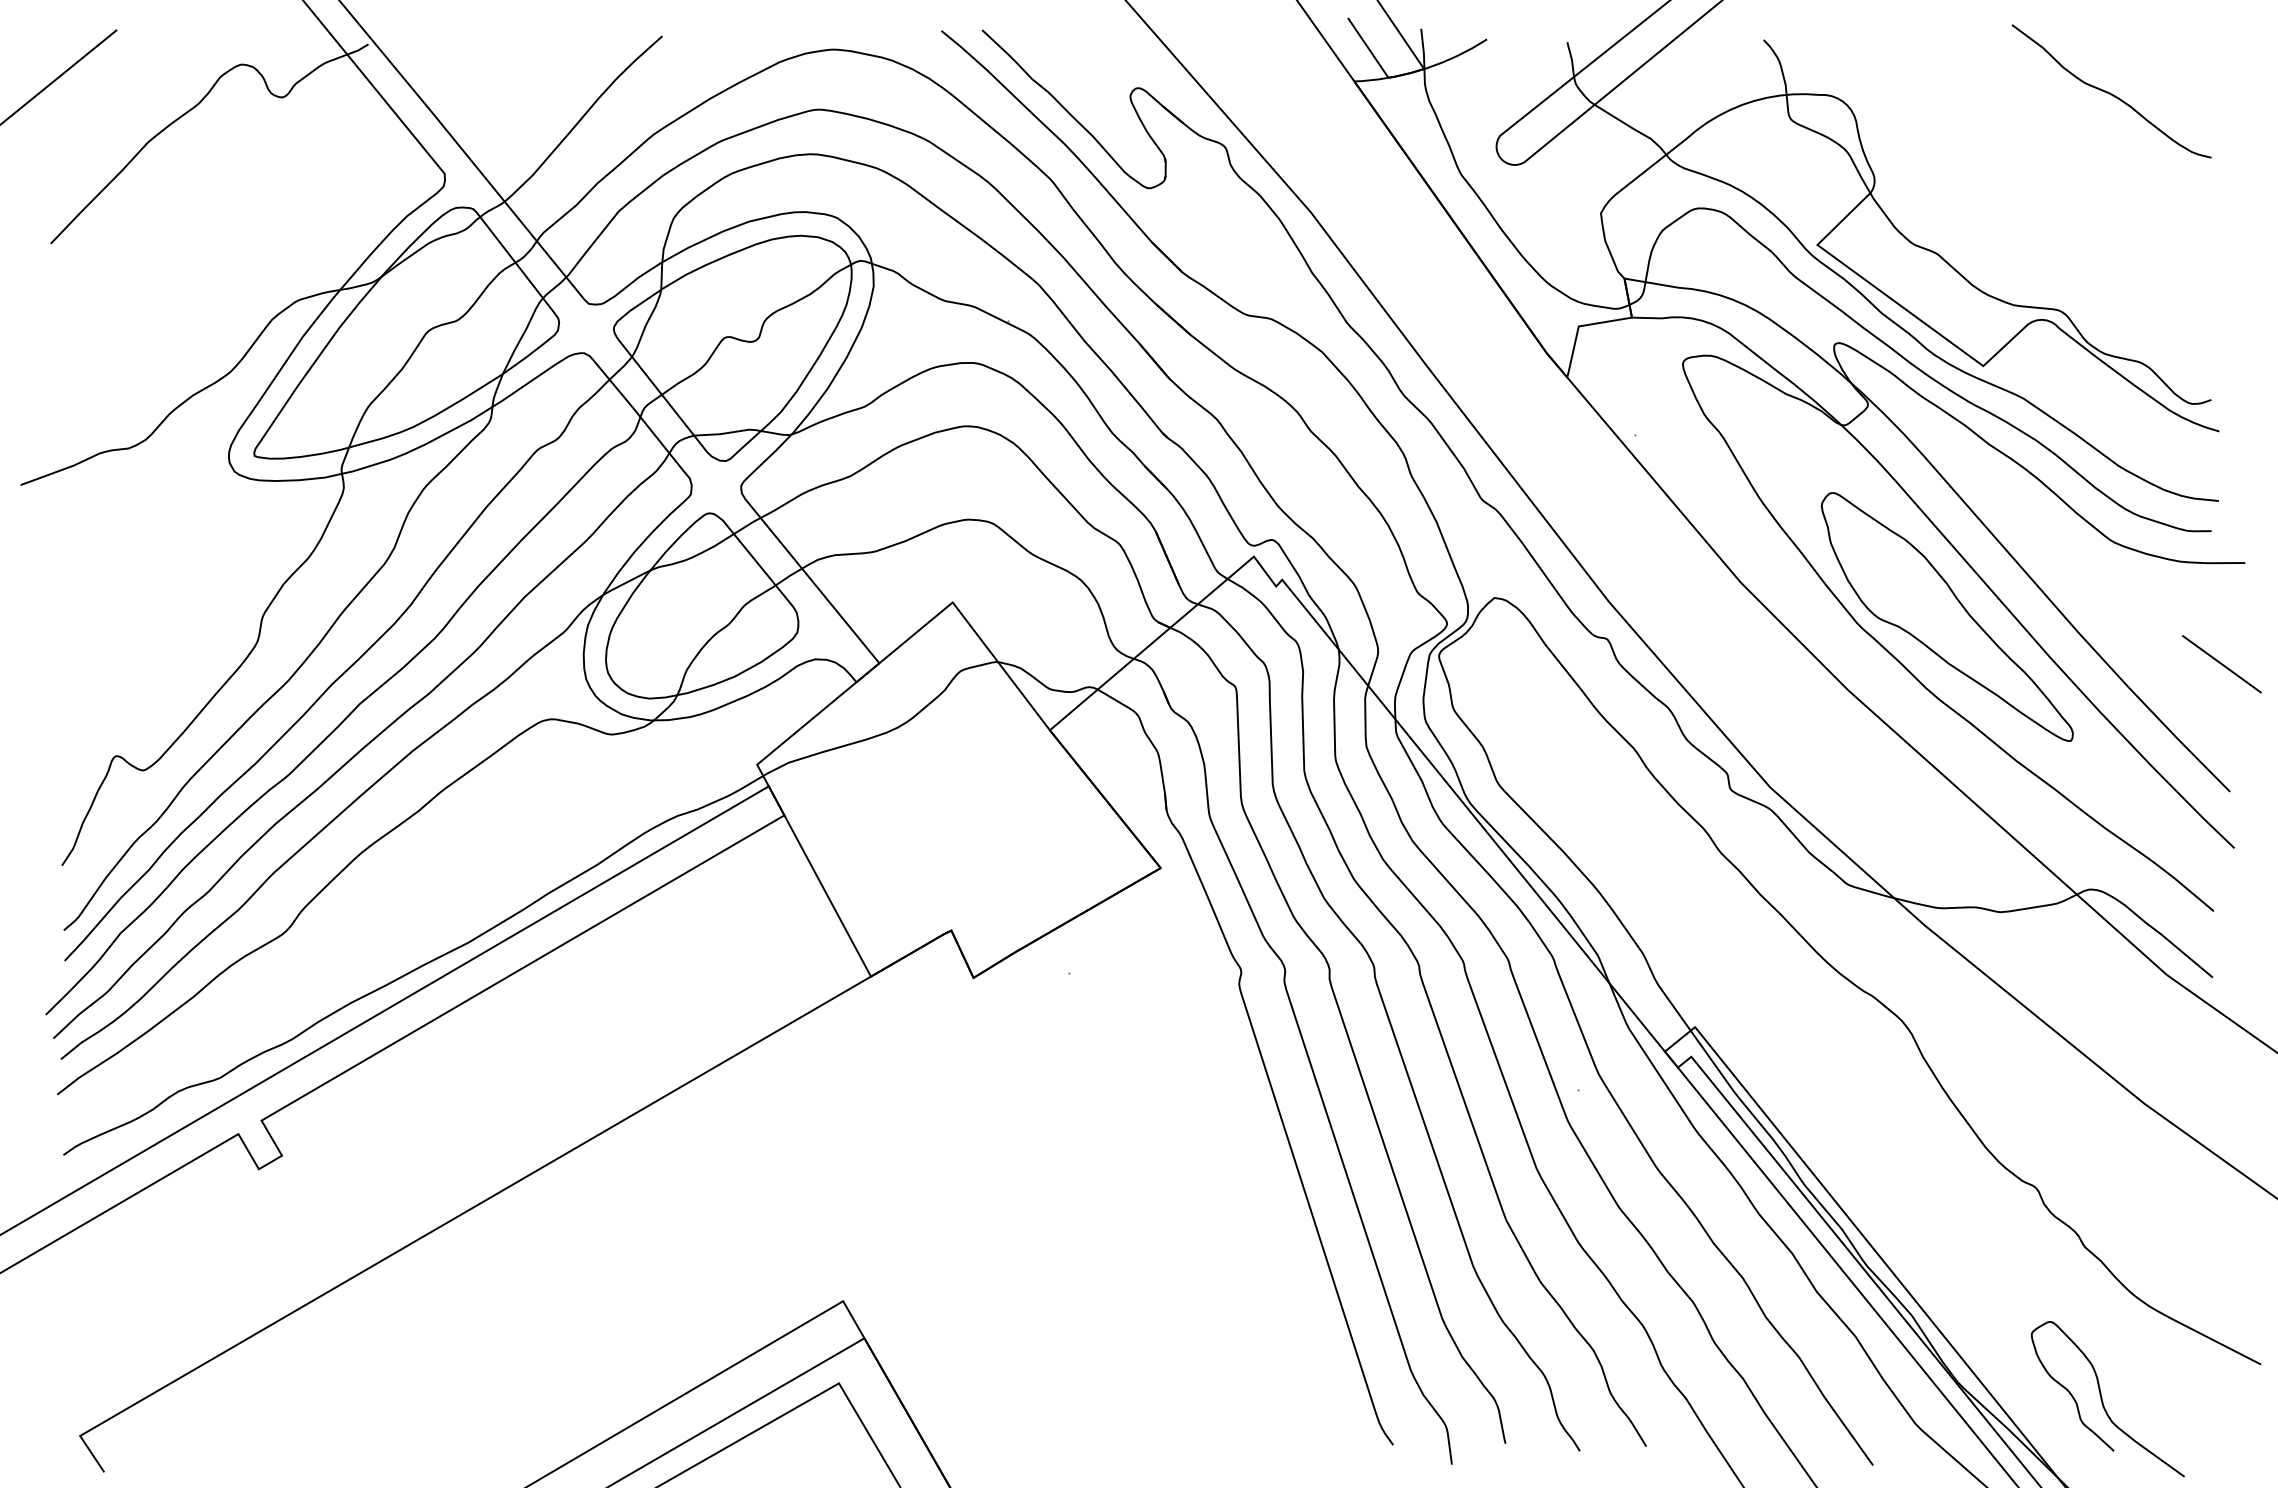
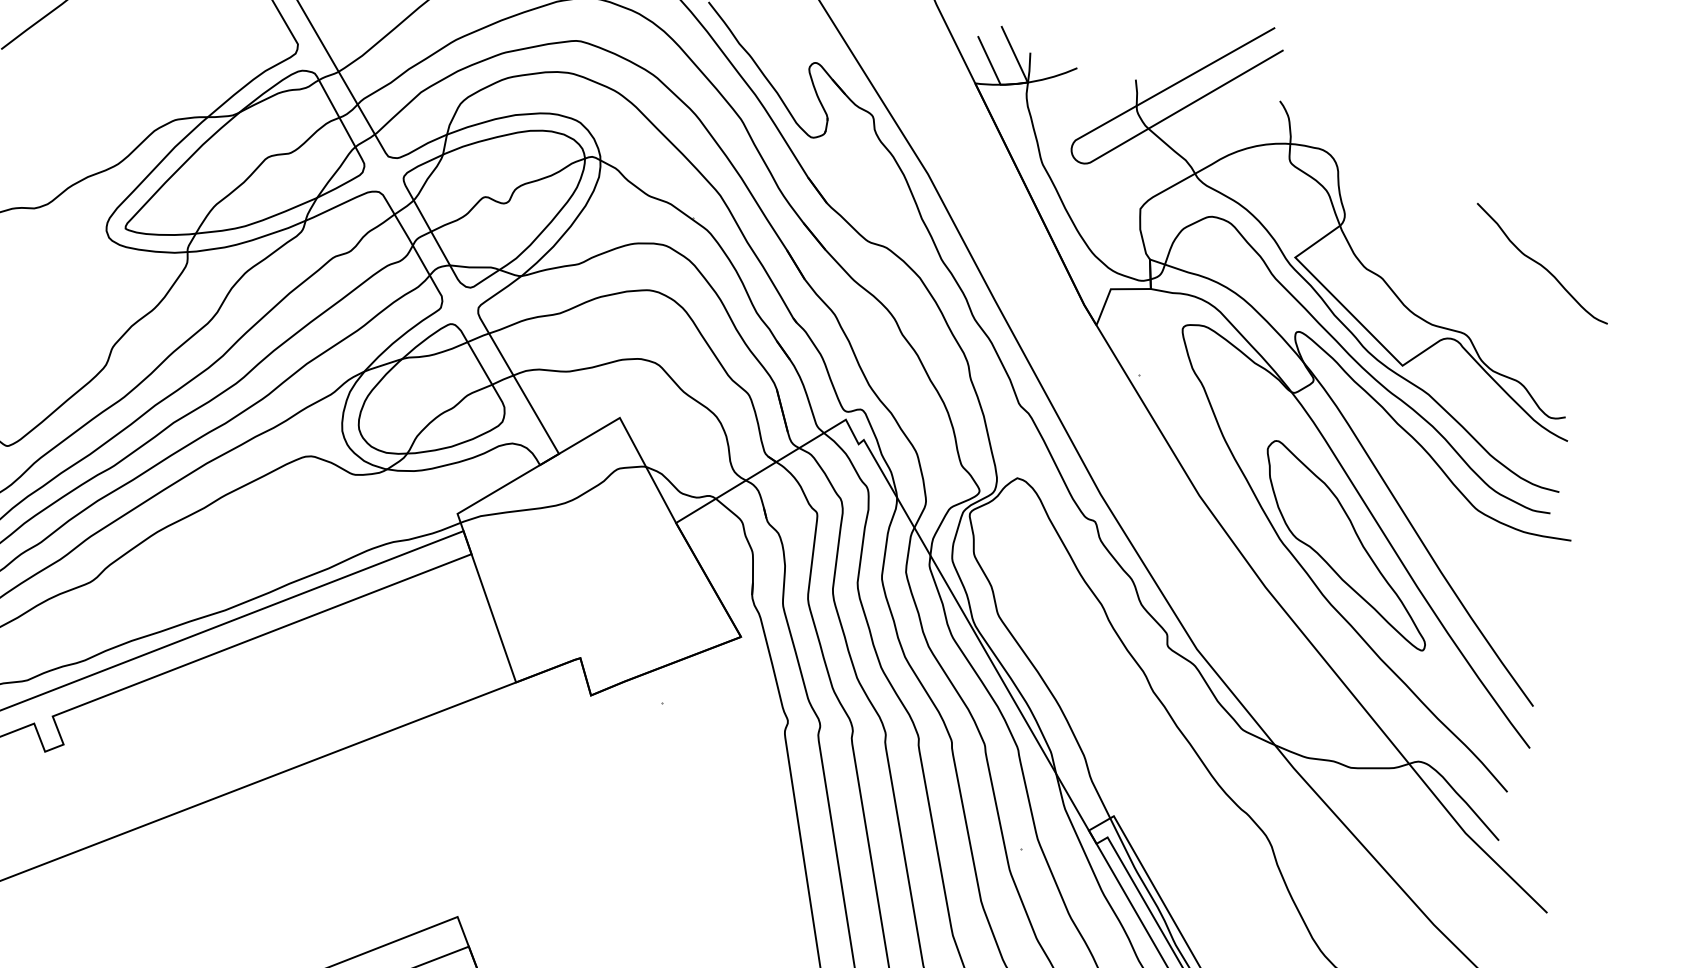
curve: (2110, 92) -> (1541, 264), moved
line: (2221, 664) -> (1542, 612), removed

